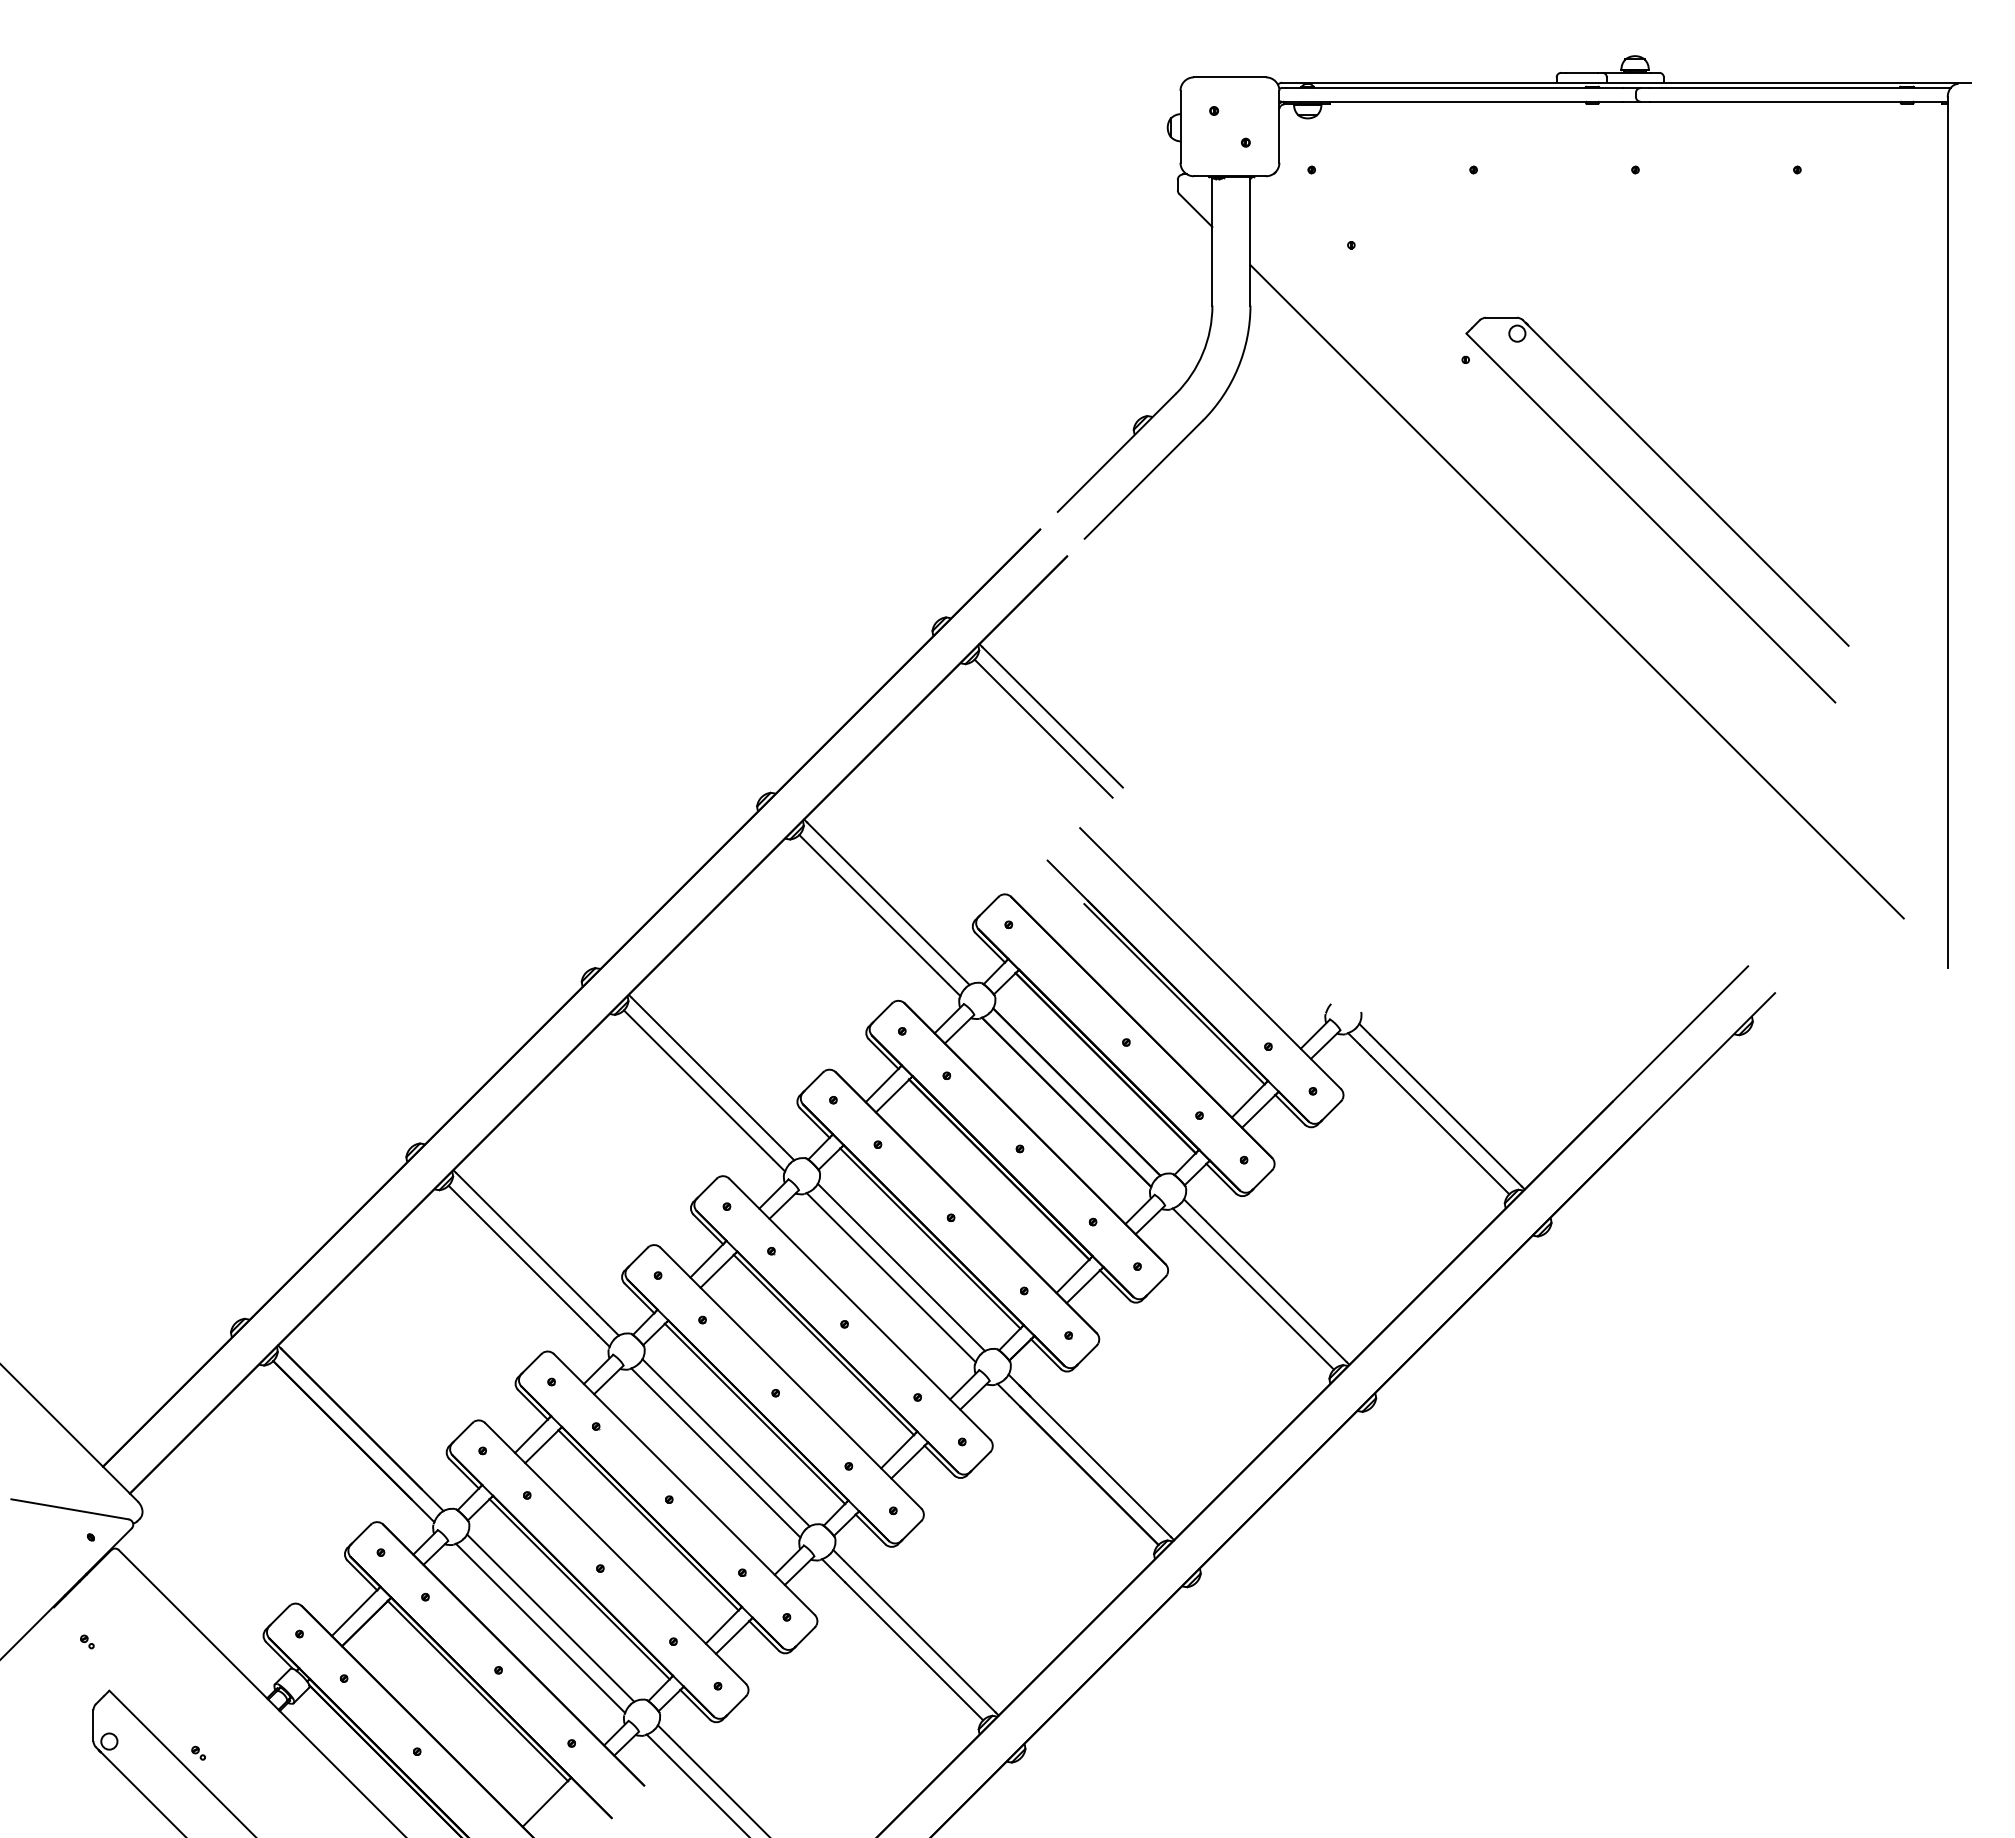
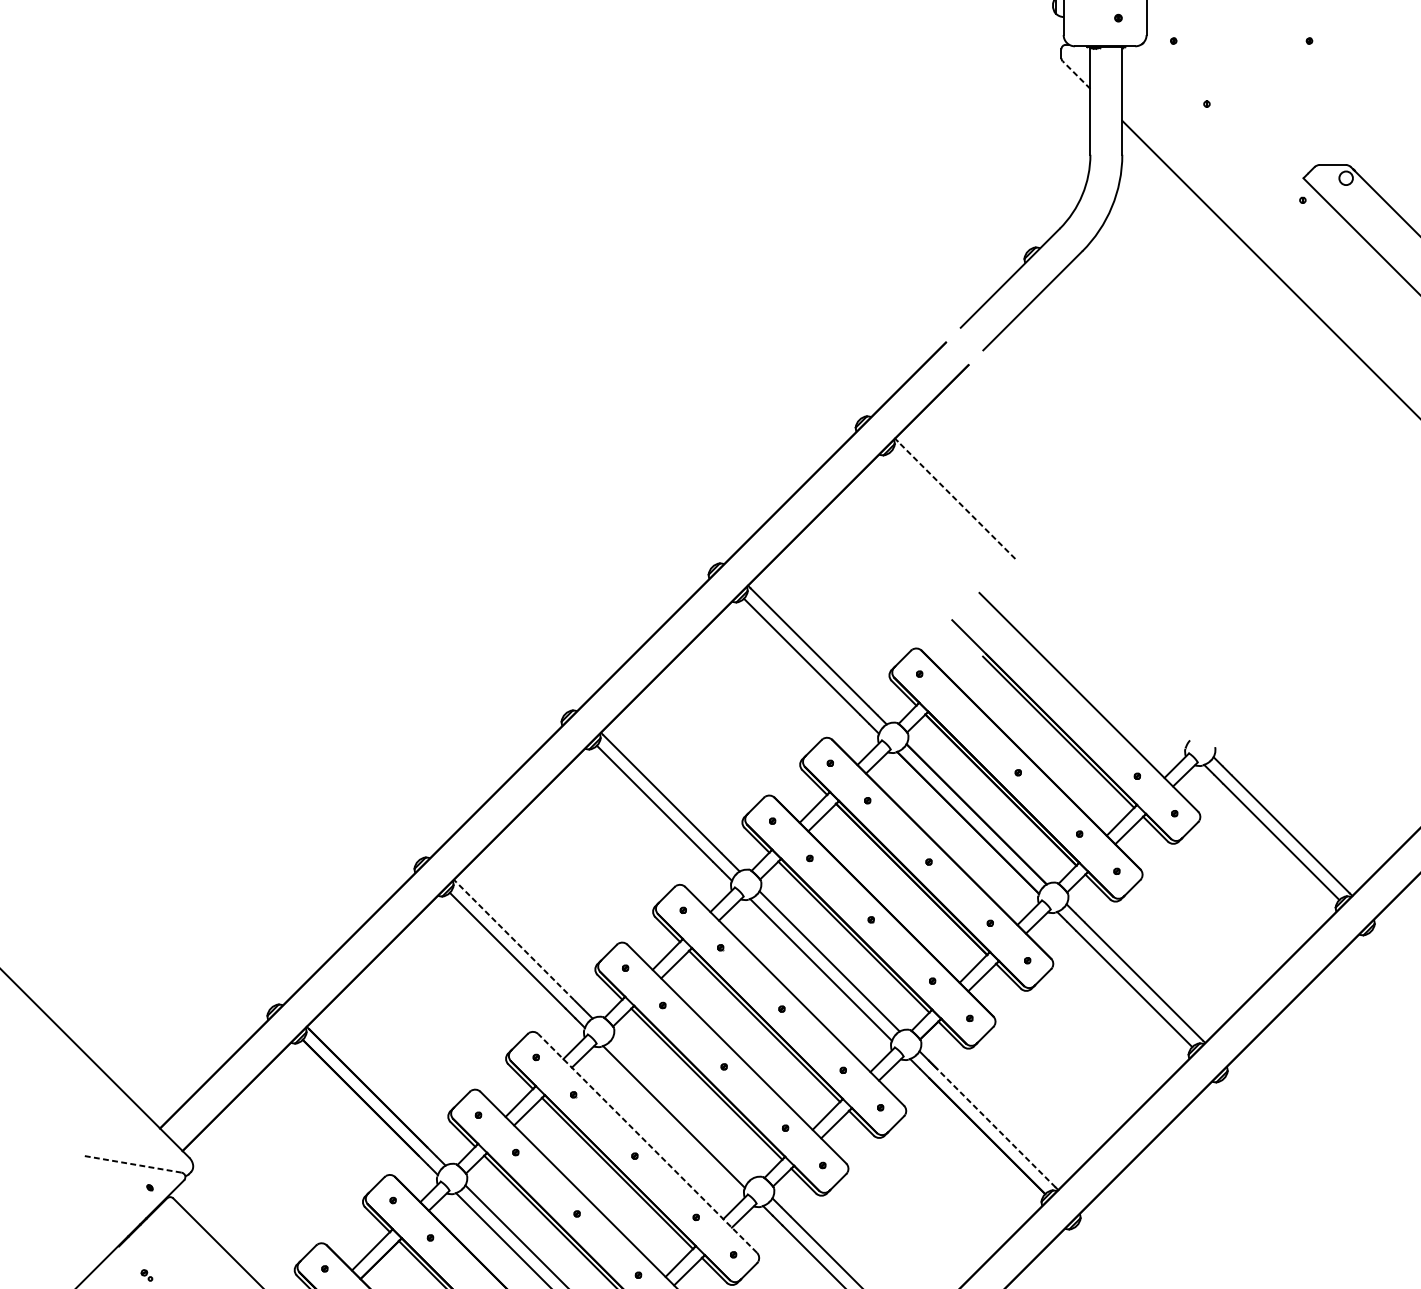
line: (1195, 210) -> (1076, 75), solid -> dashed
line: (1052, 717) -> (956, 500), solid -> dashed
line: (1043, 728) -> (948, 509), removed
line: (526, 1243) -> (515, 941), solid -> dashed
line: (725, 1442) -> (682, 1108), removed
line: (1100, 1466) -> (996, 1128), solid -> dashed
line: (684, 1484) -> (647, 1143), solid -> dashed
line: (69, 1509) -> (131, 1164), solid -> dashed

